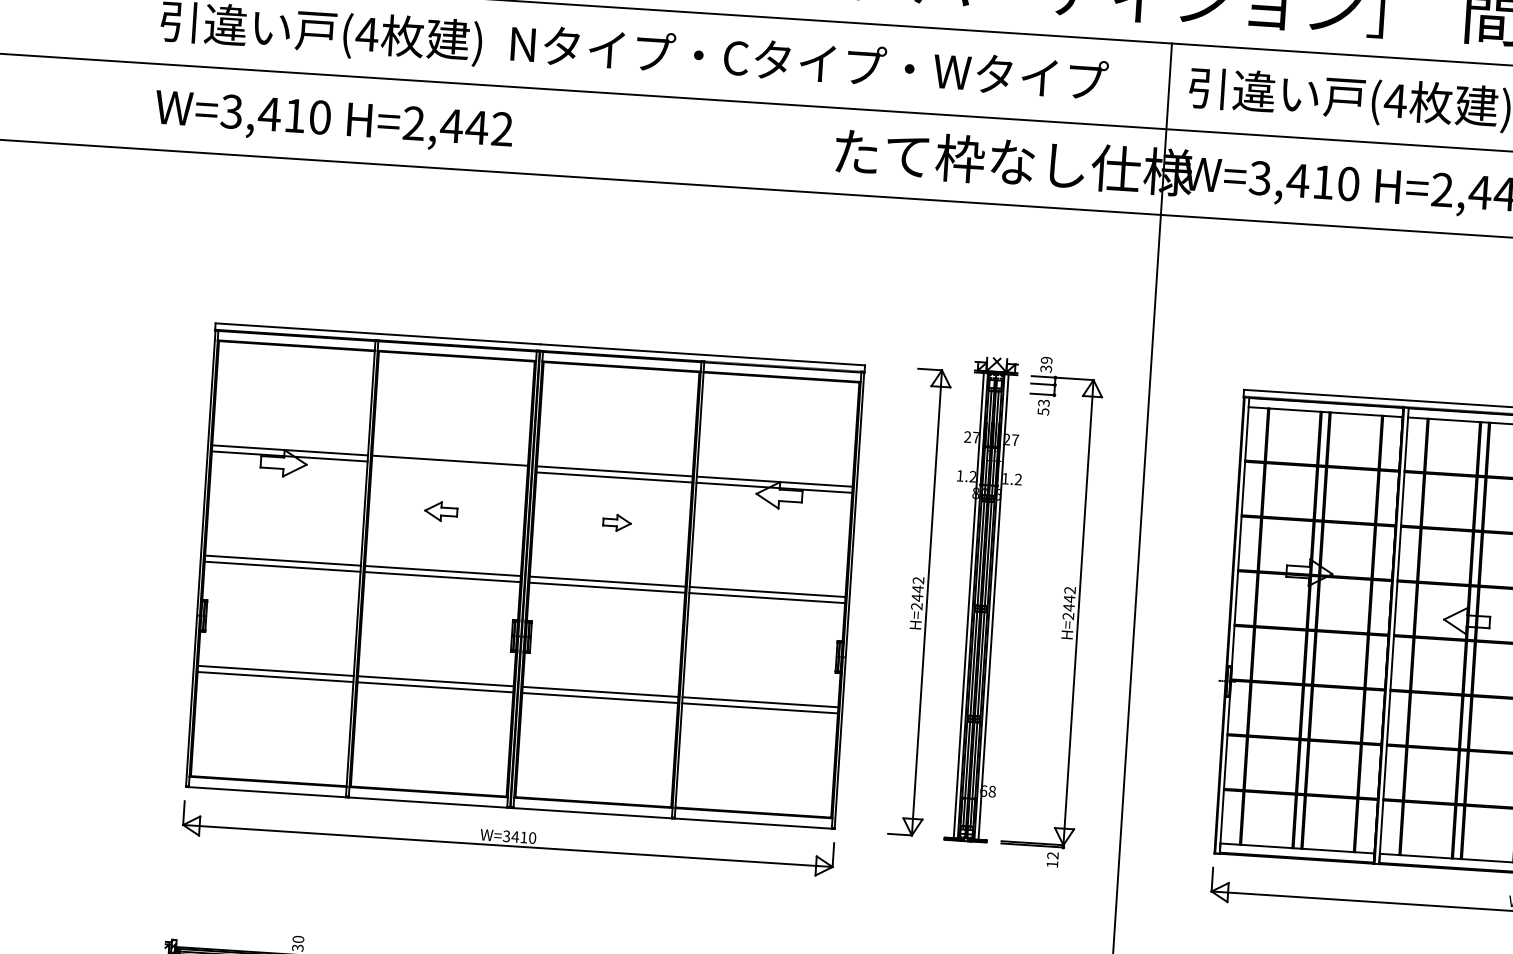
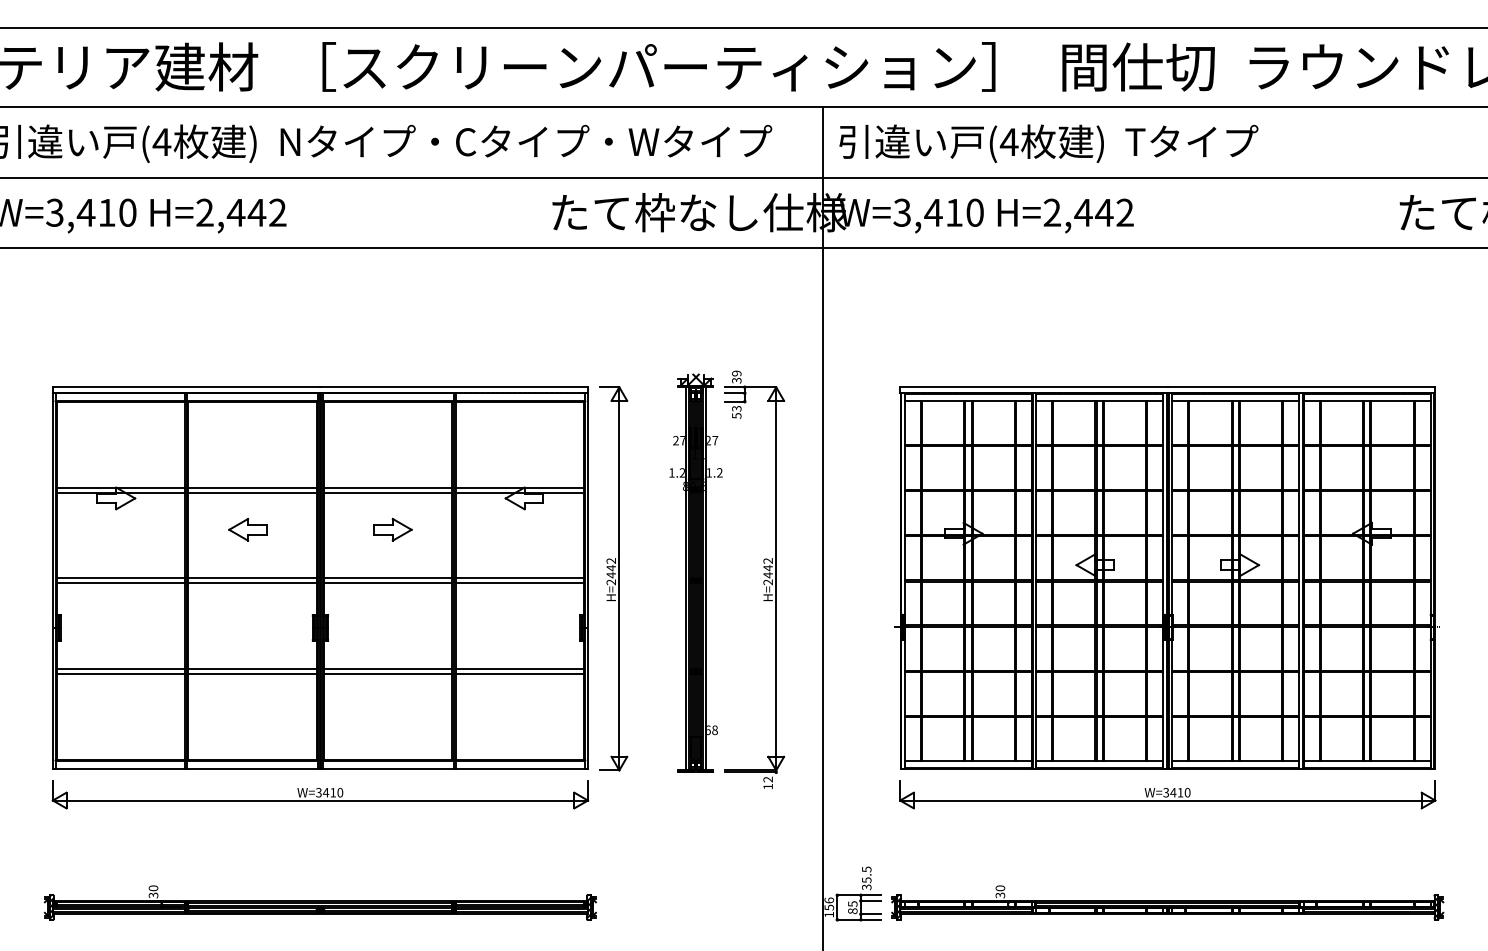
line: (449, 466) -> (252, 492), added
part: (440, 511) -> (247, 529), size x1.43
part: (616, 522) -> (392, 529), size x1.67
part: (919, 601) -> (613, 578), moved

